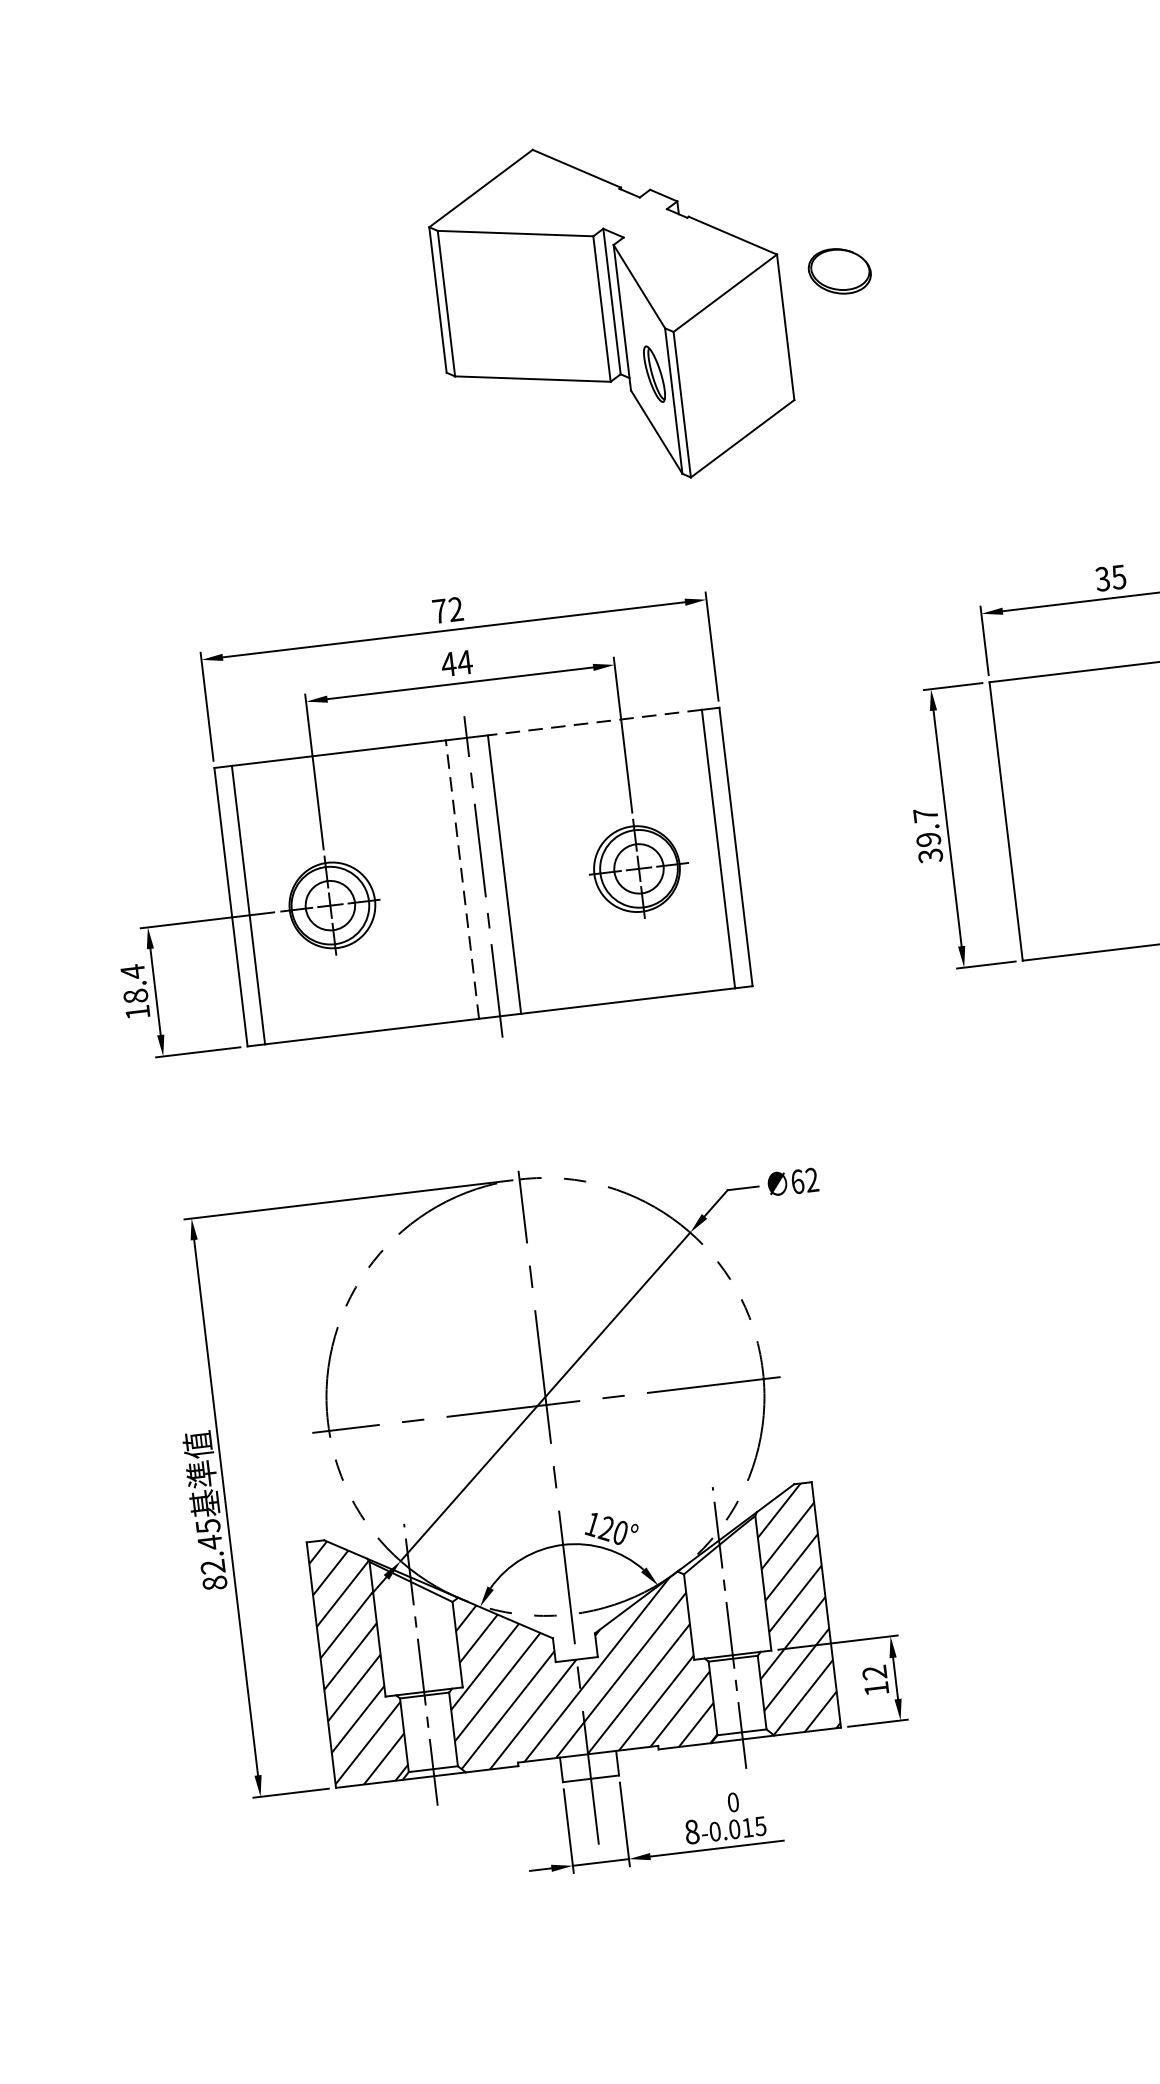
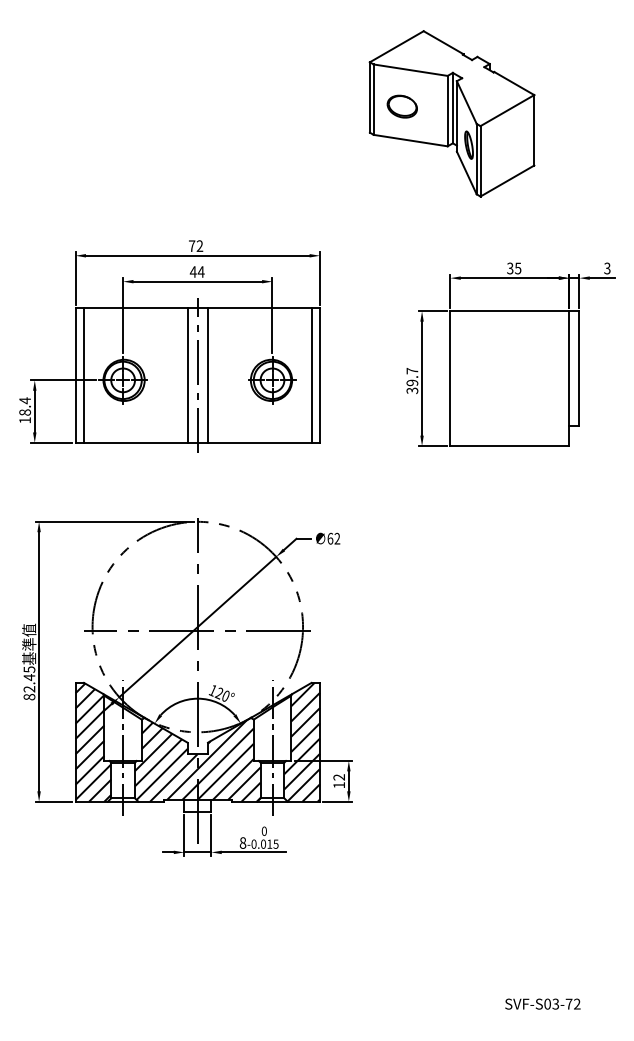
part: (610, 313) -> (451, 113), moved
line: (594, 723) -> (259, 308), dashed -> solid
line: (461, 877) -> (187, 374), dashed -> solid

